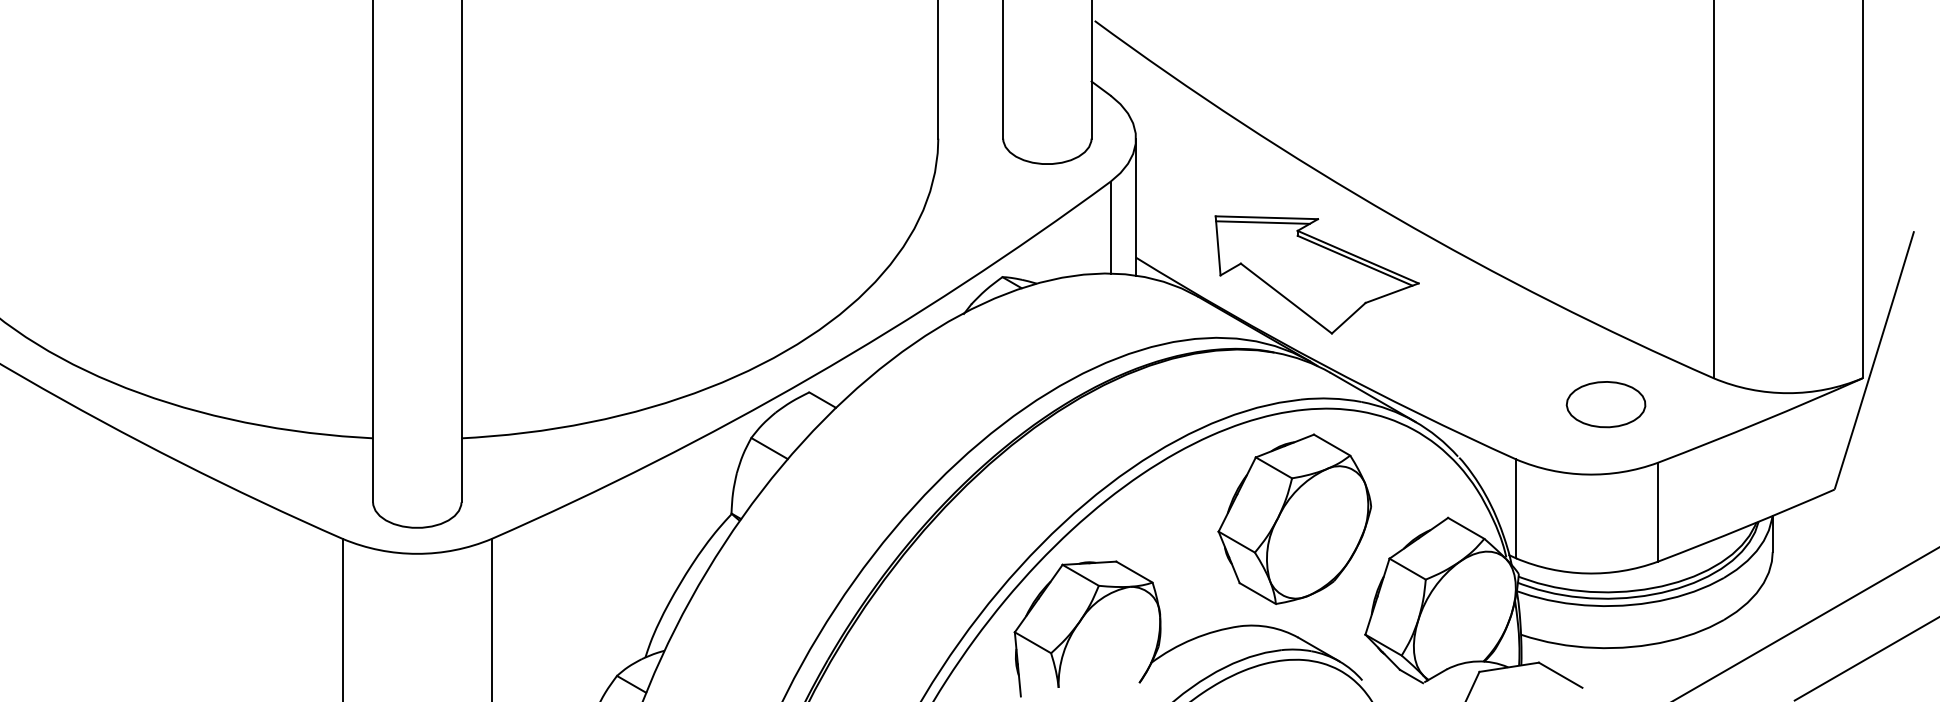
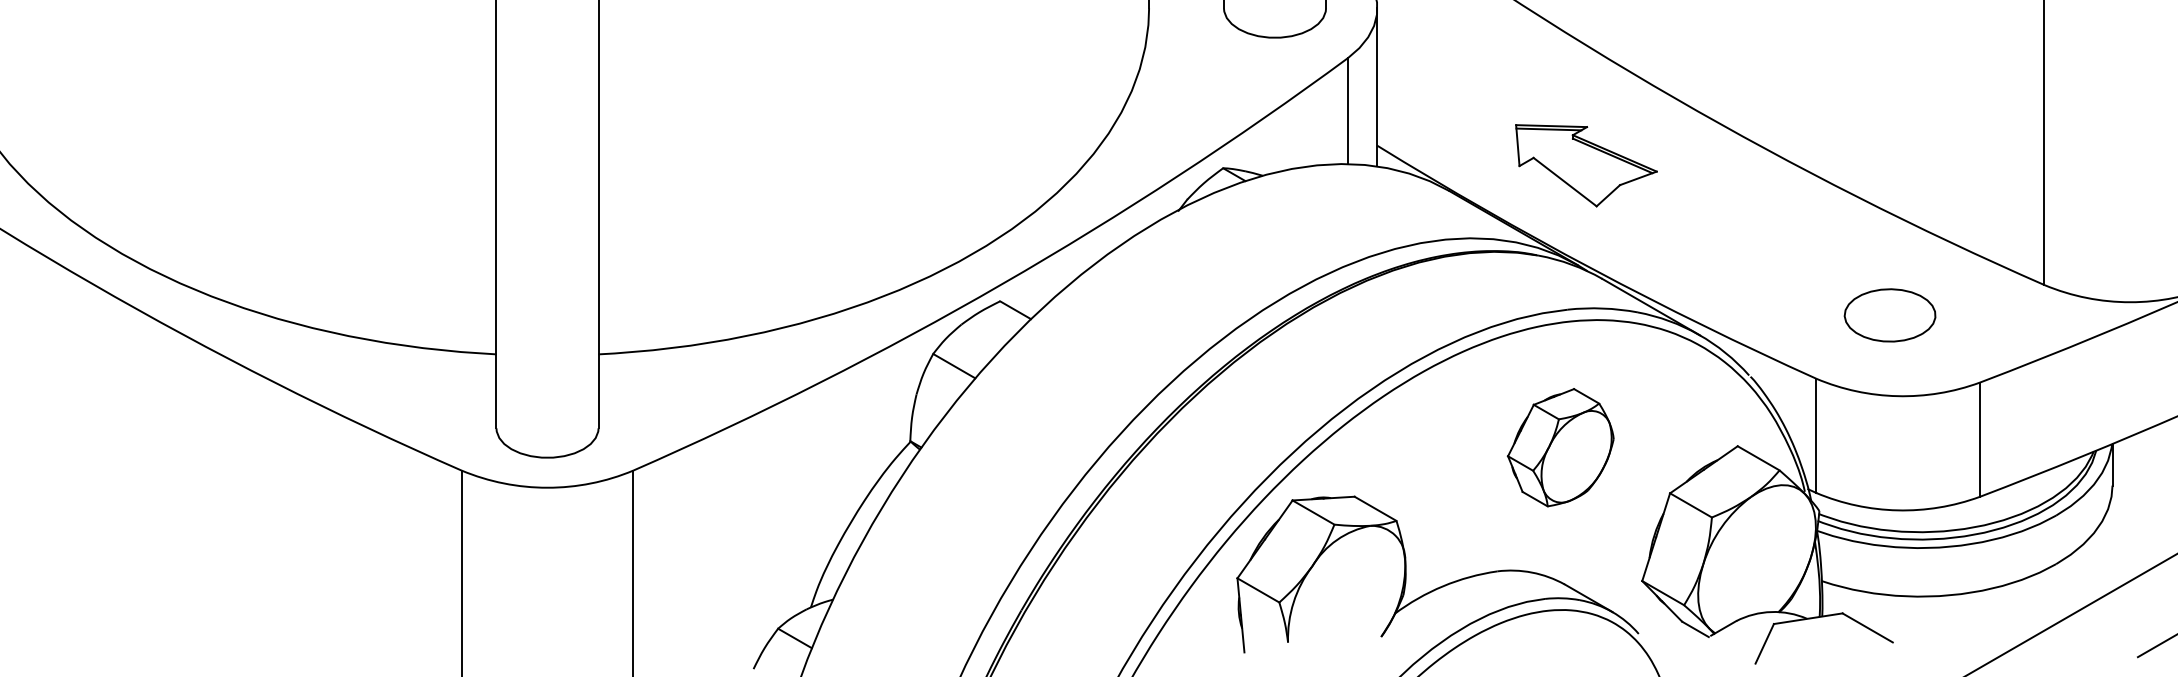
part: (1316, 274) -> (1585, 165), size x0.6
part: (1605, 404) -> (1889, 315), moved
part: (1294, 518) -> (1560, 446), size x0.6

